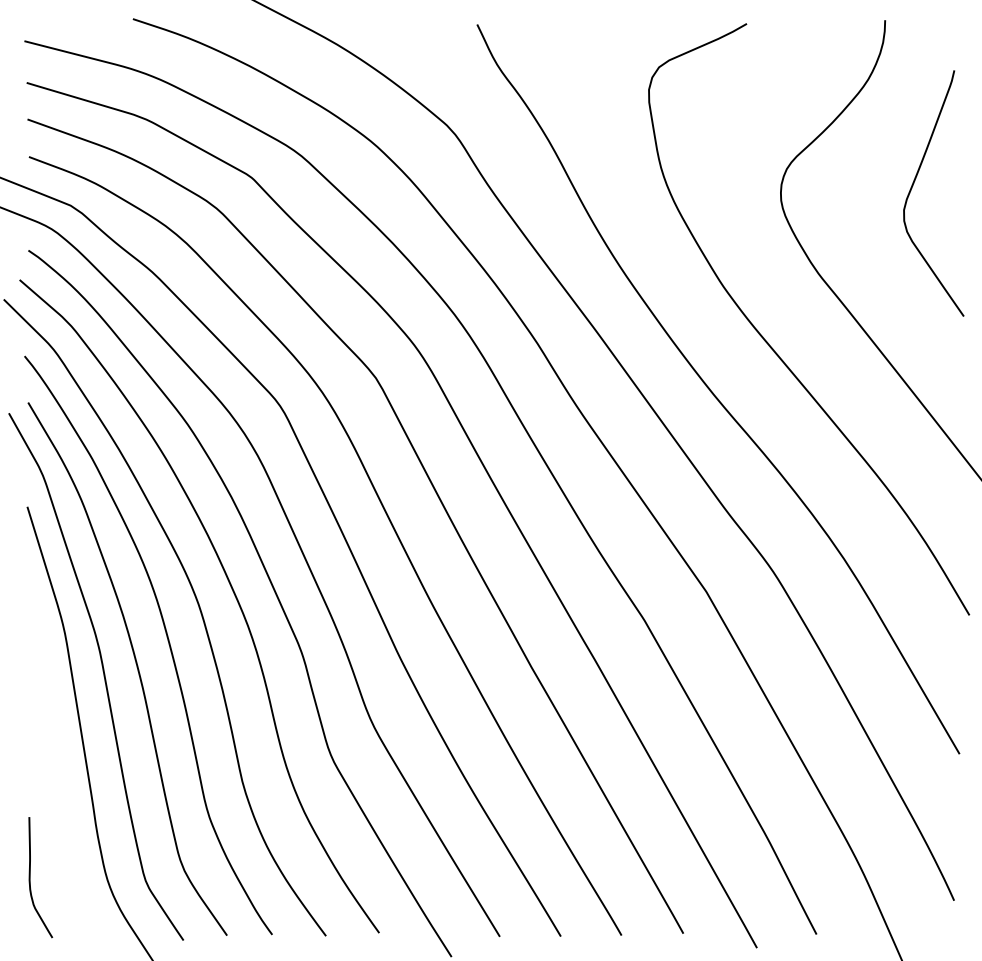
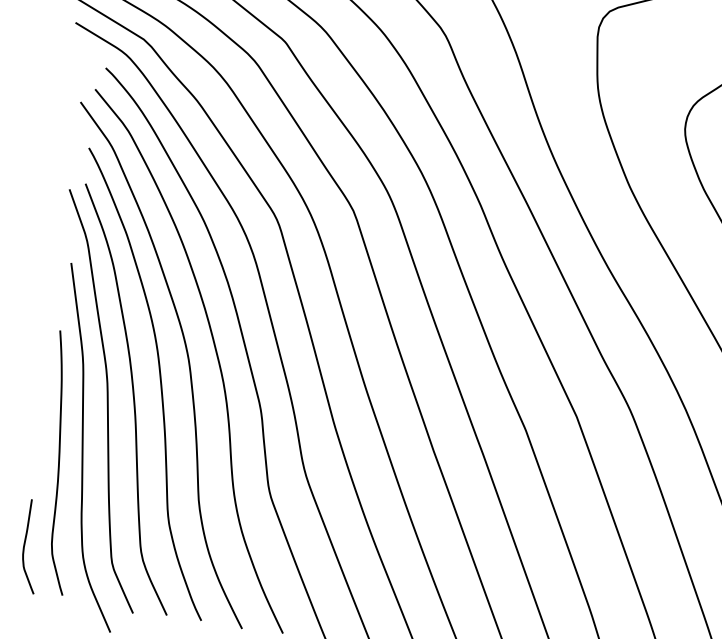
curve: (56, 764) -> (59, 462), added

